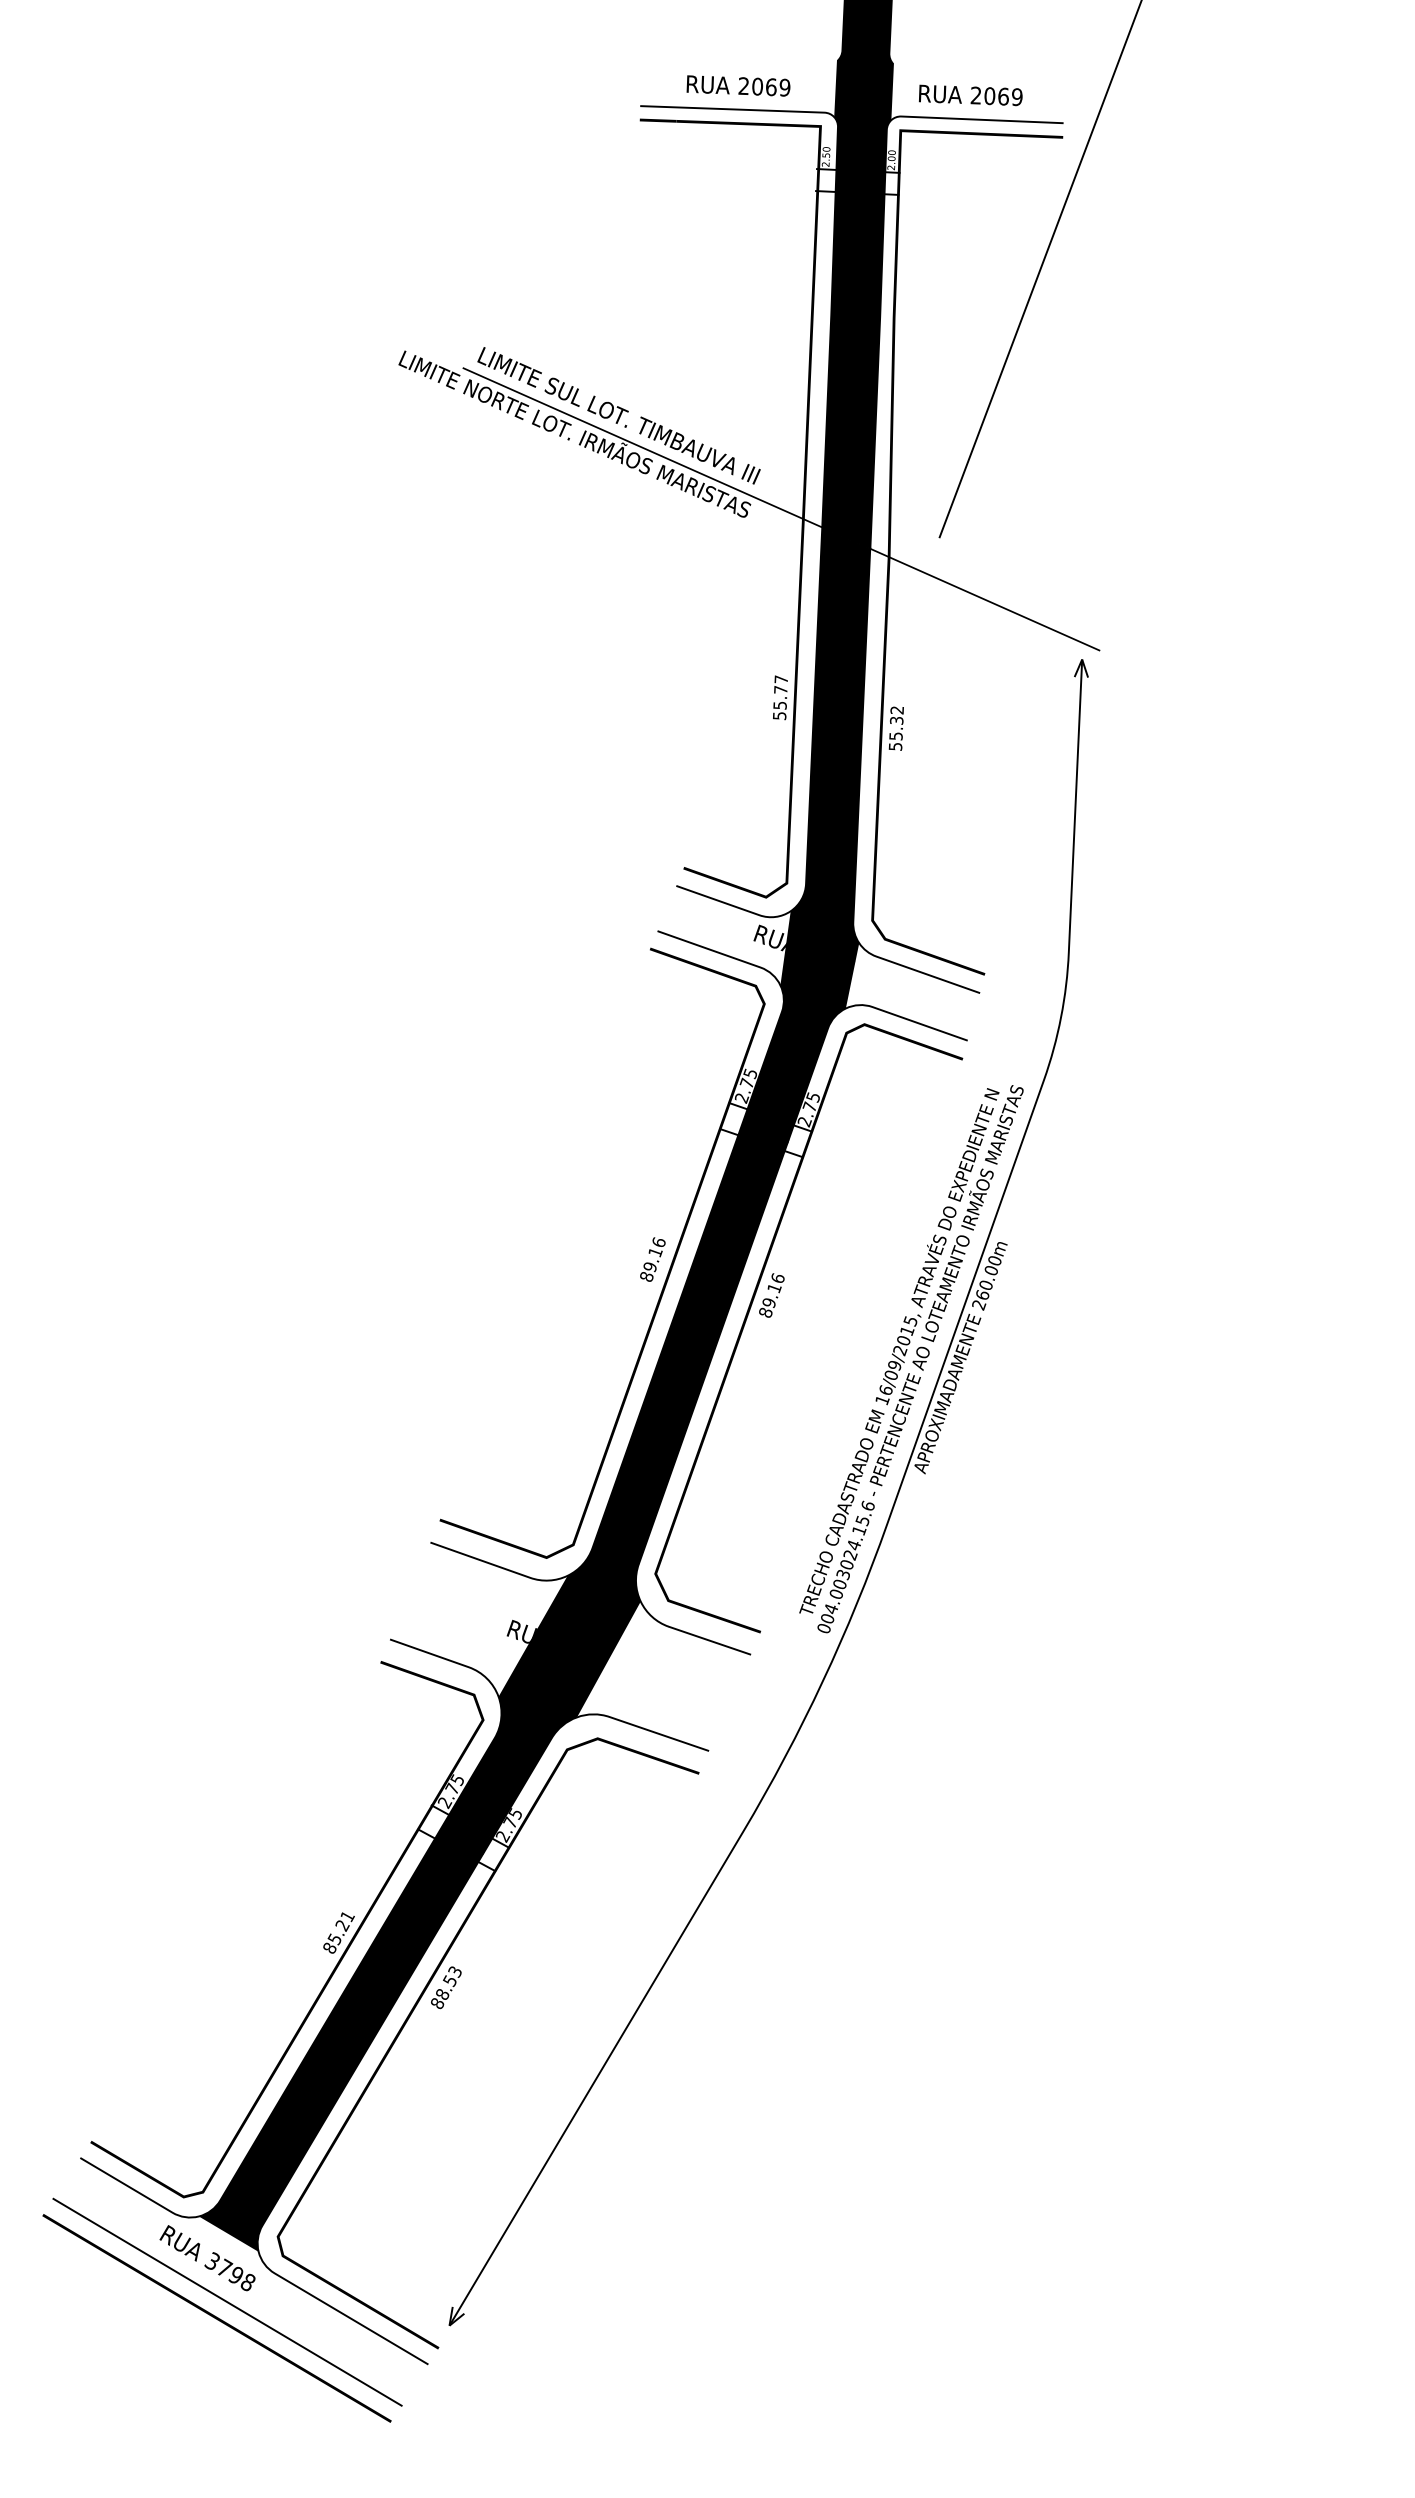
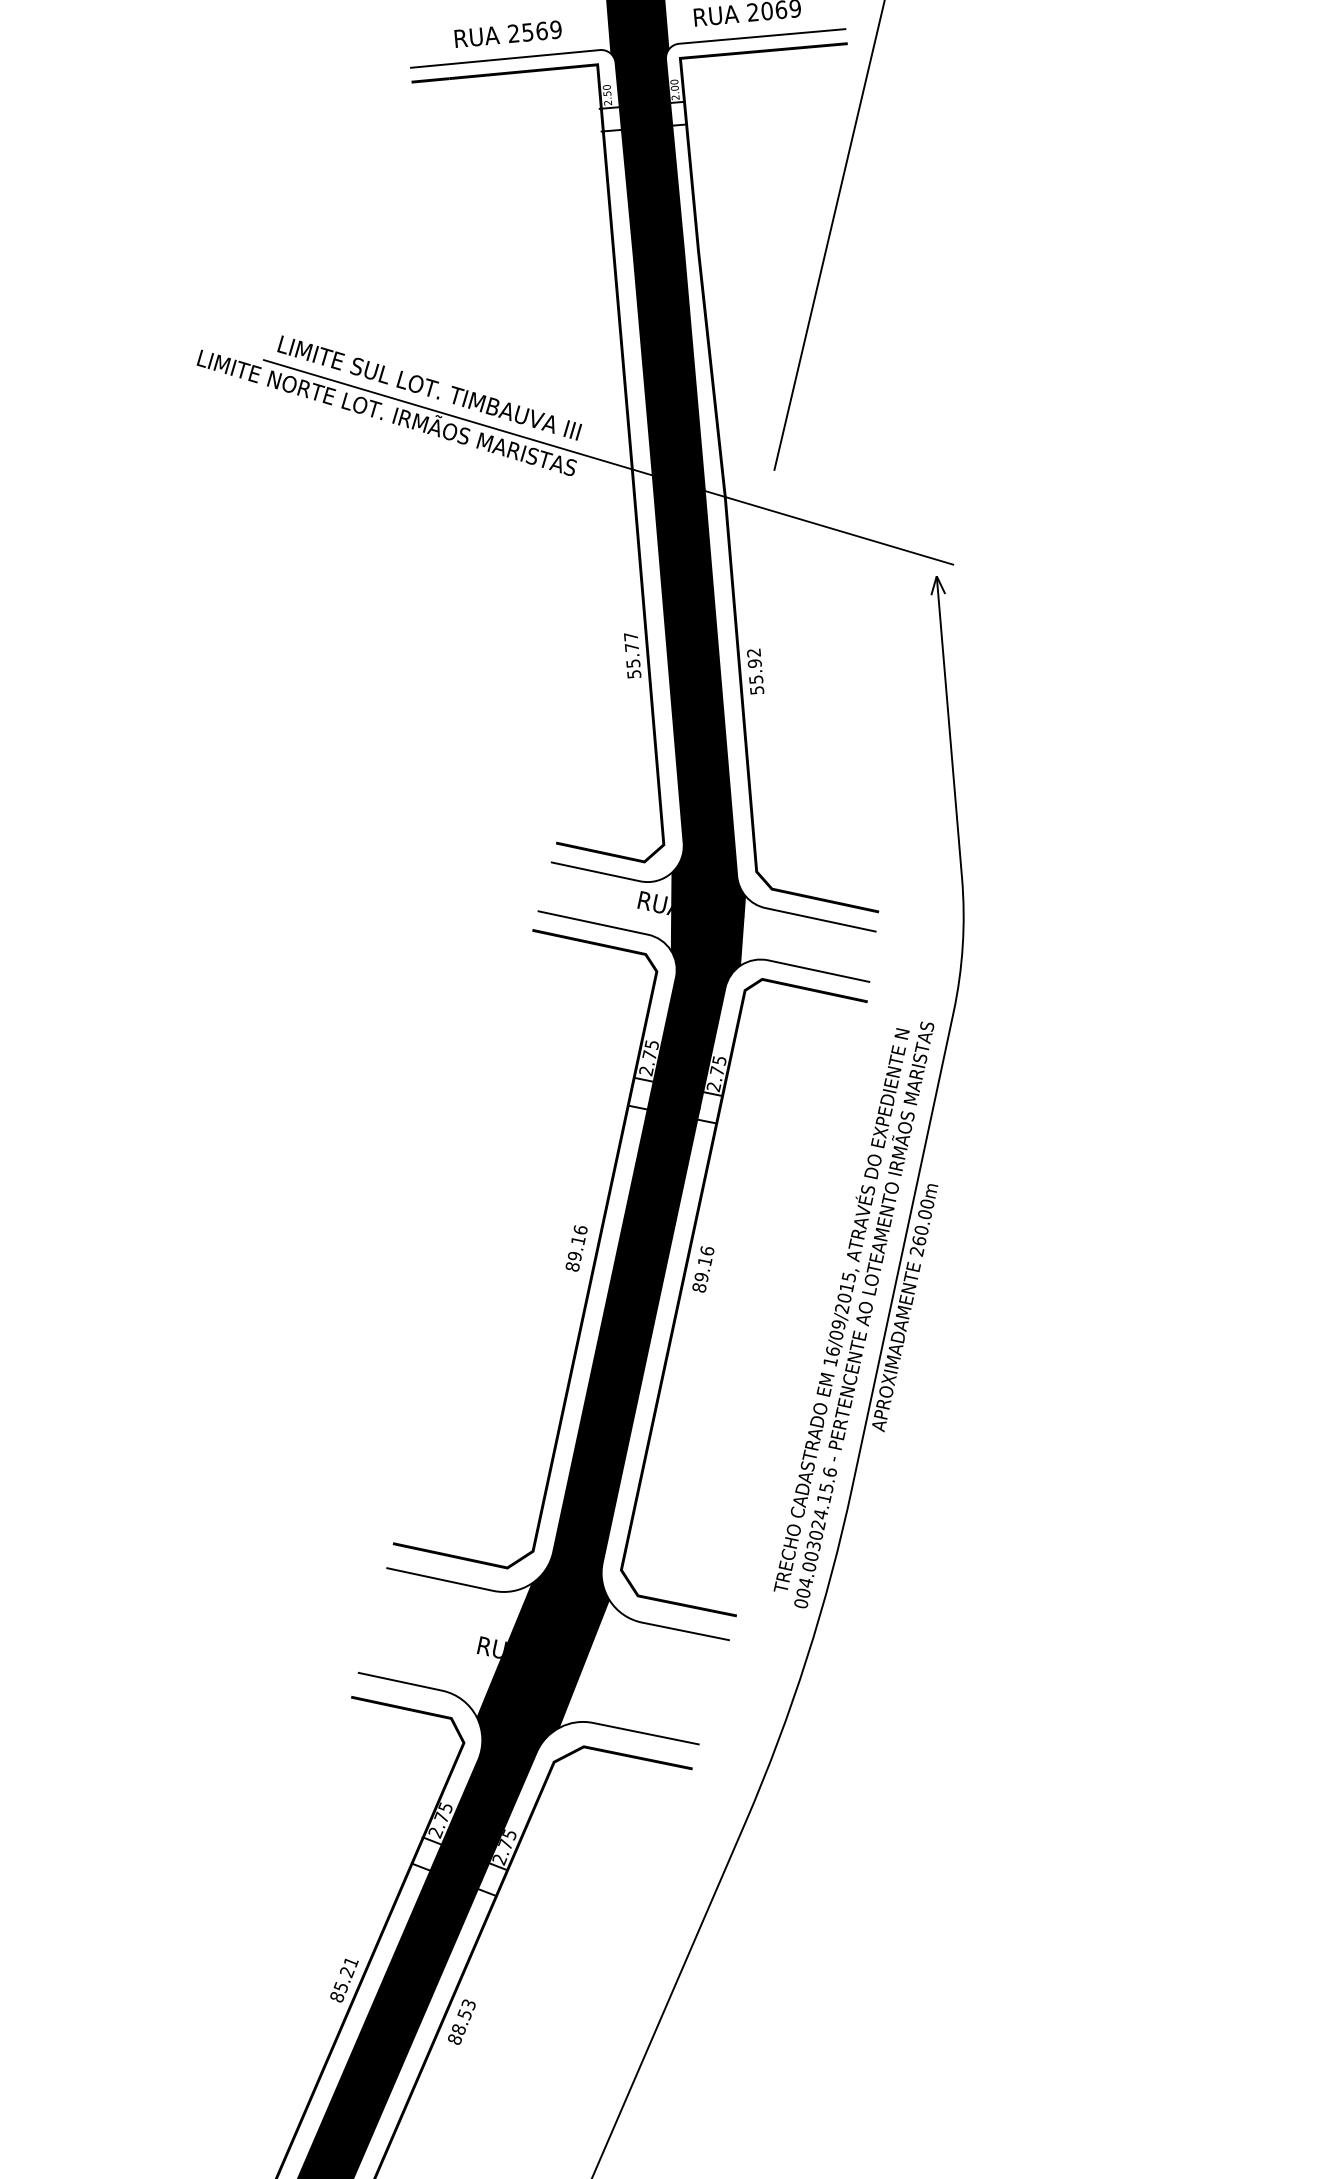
text: (757, 86) -> (527, 32), 2069 -> 2569
text: (896, 720) -> (754, 663), 55.32 -> 55.92

